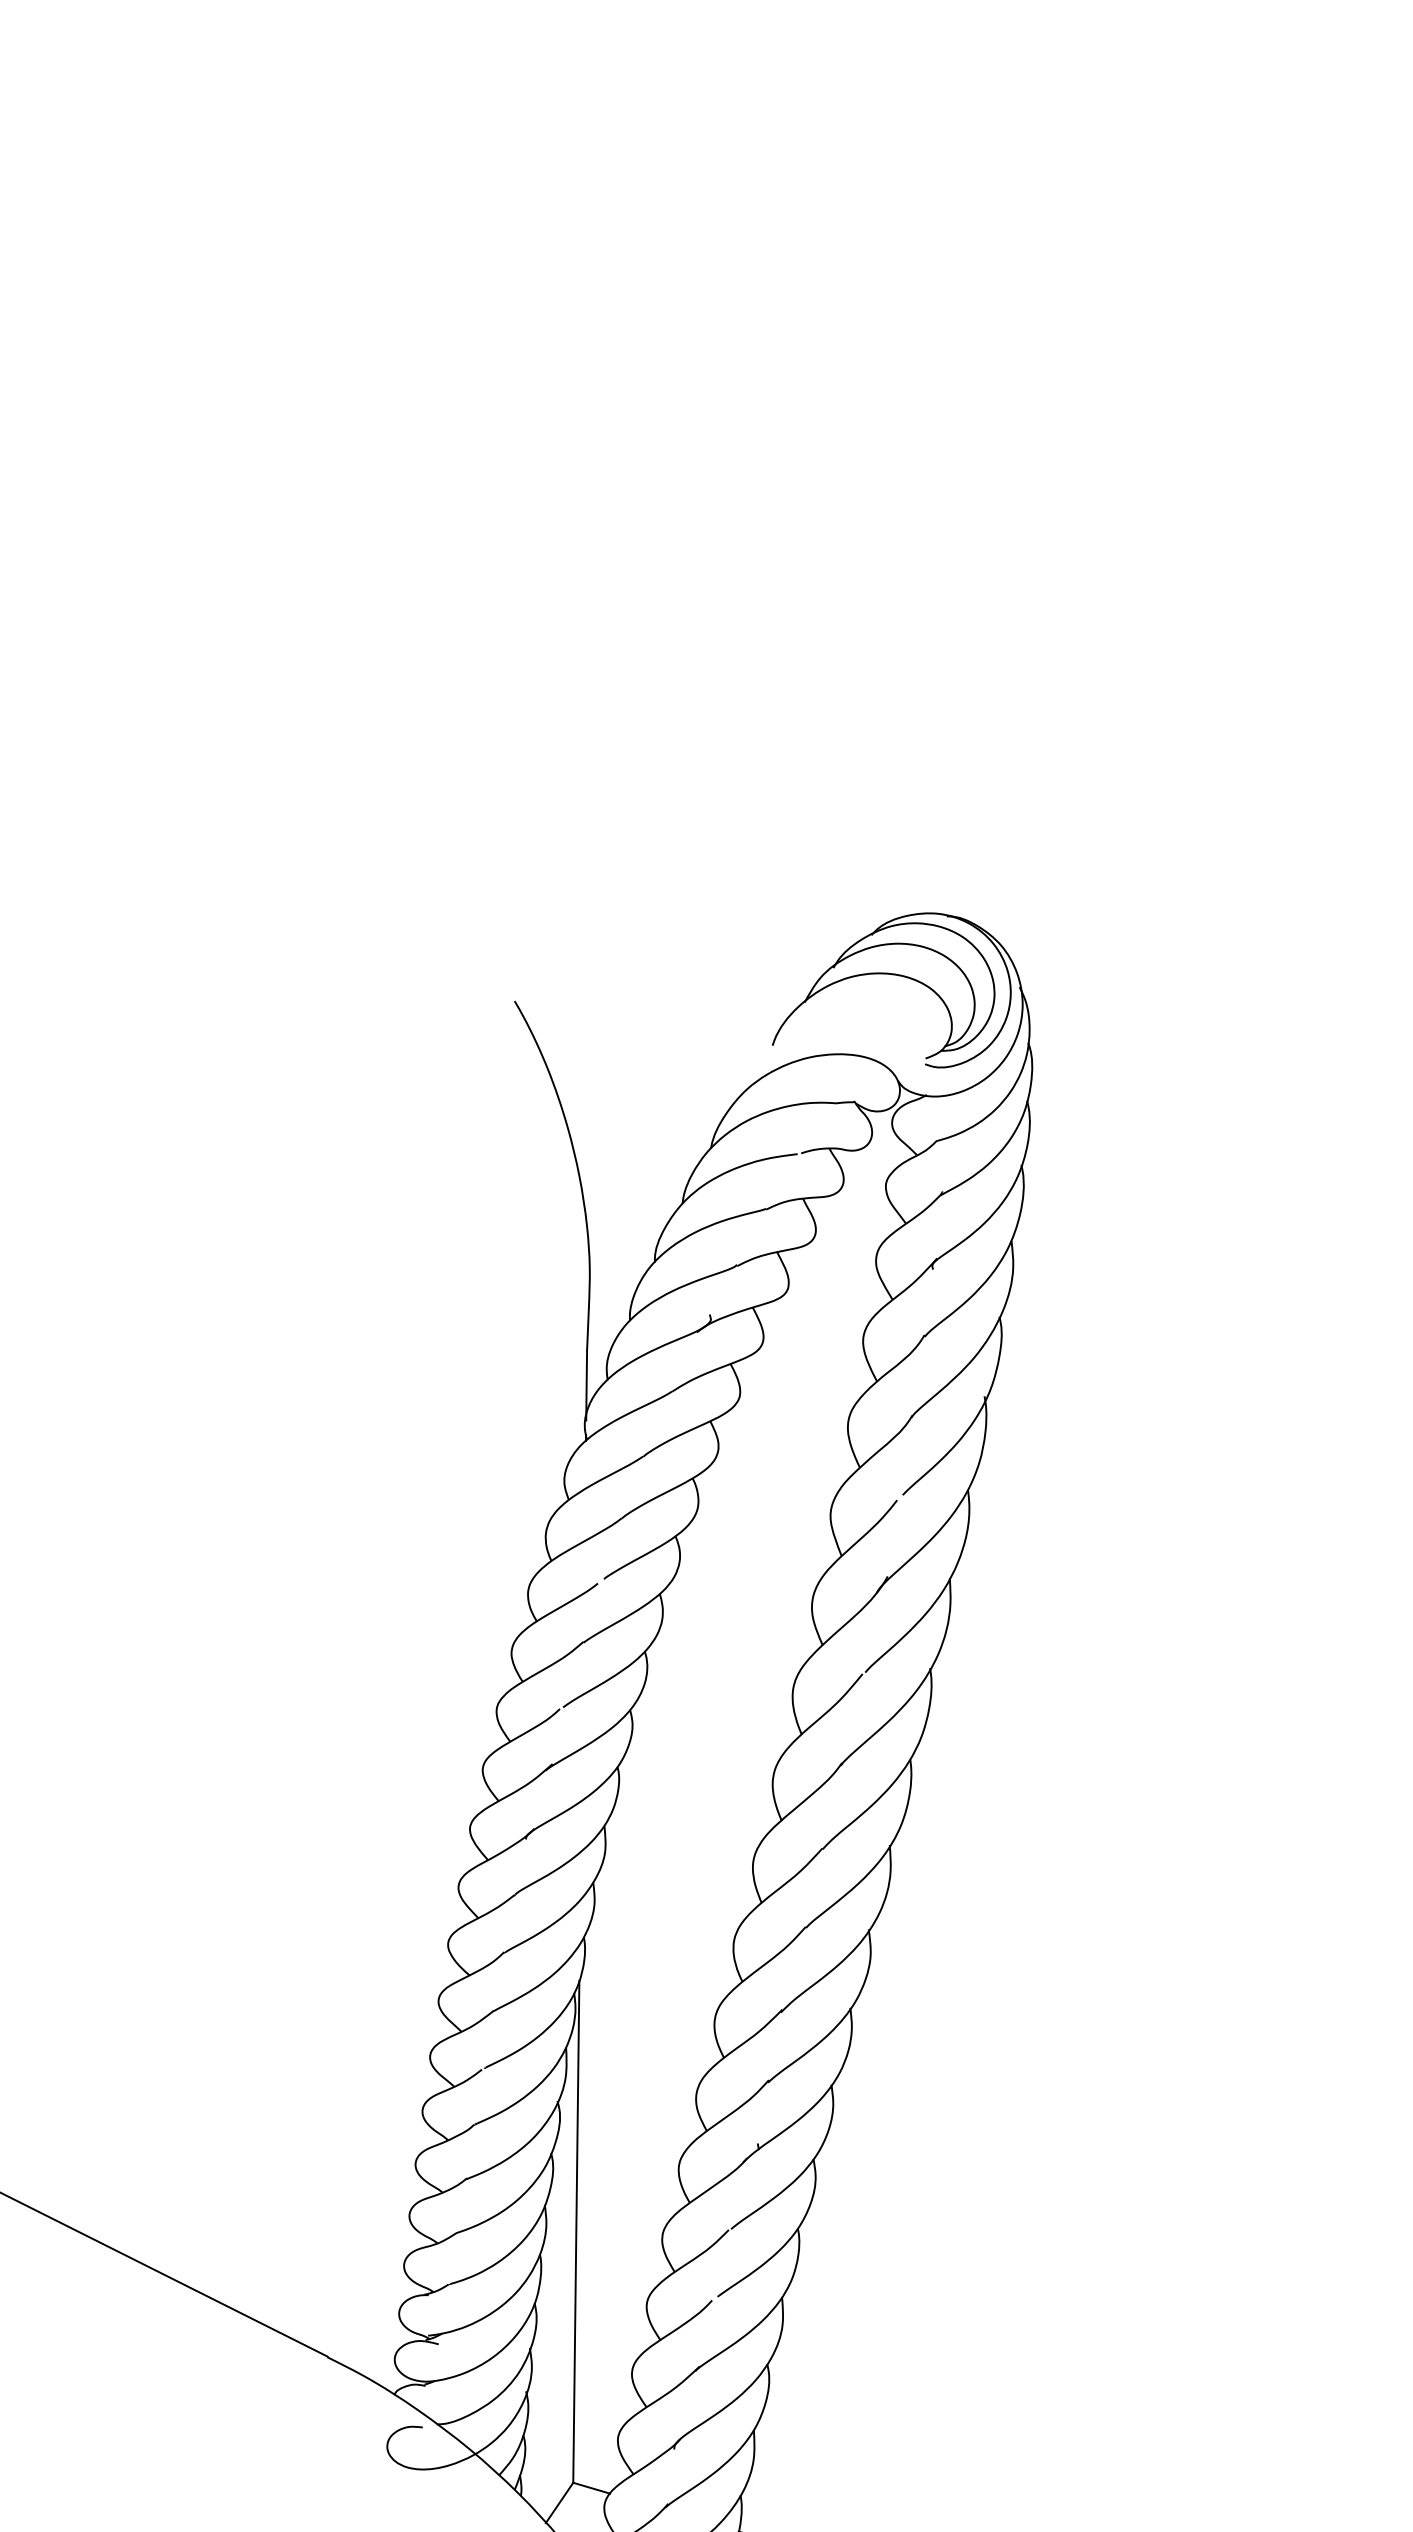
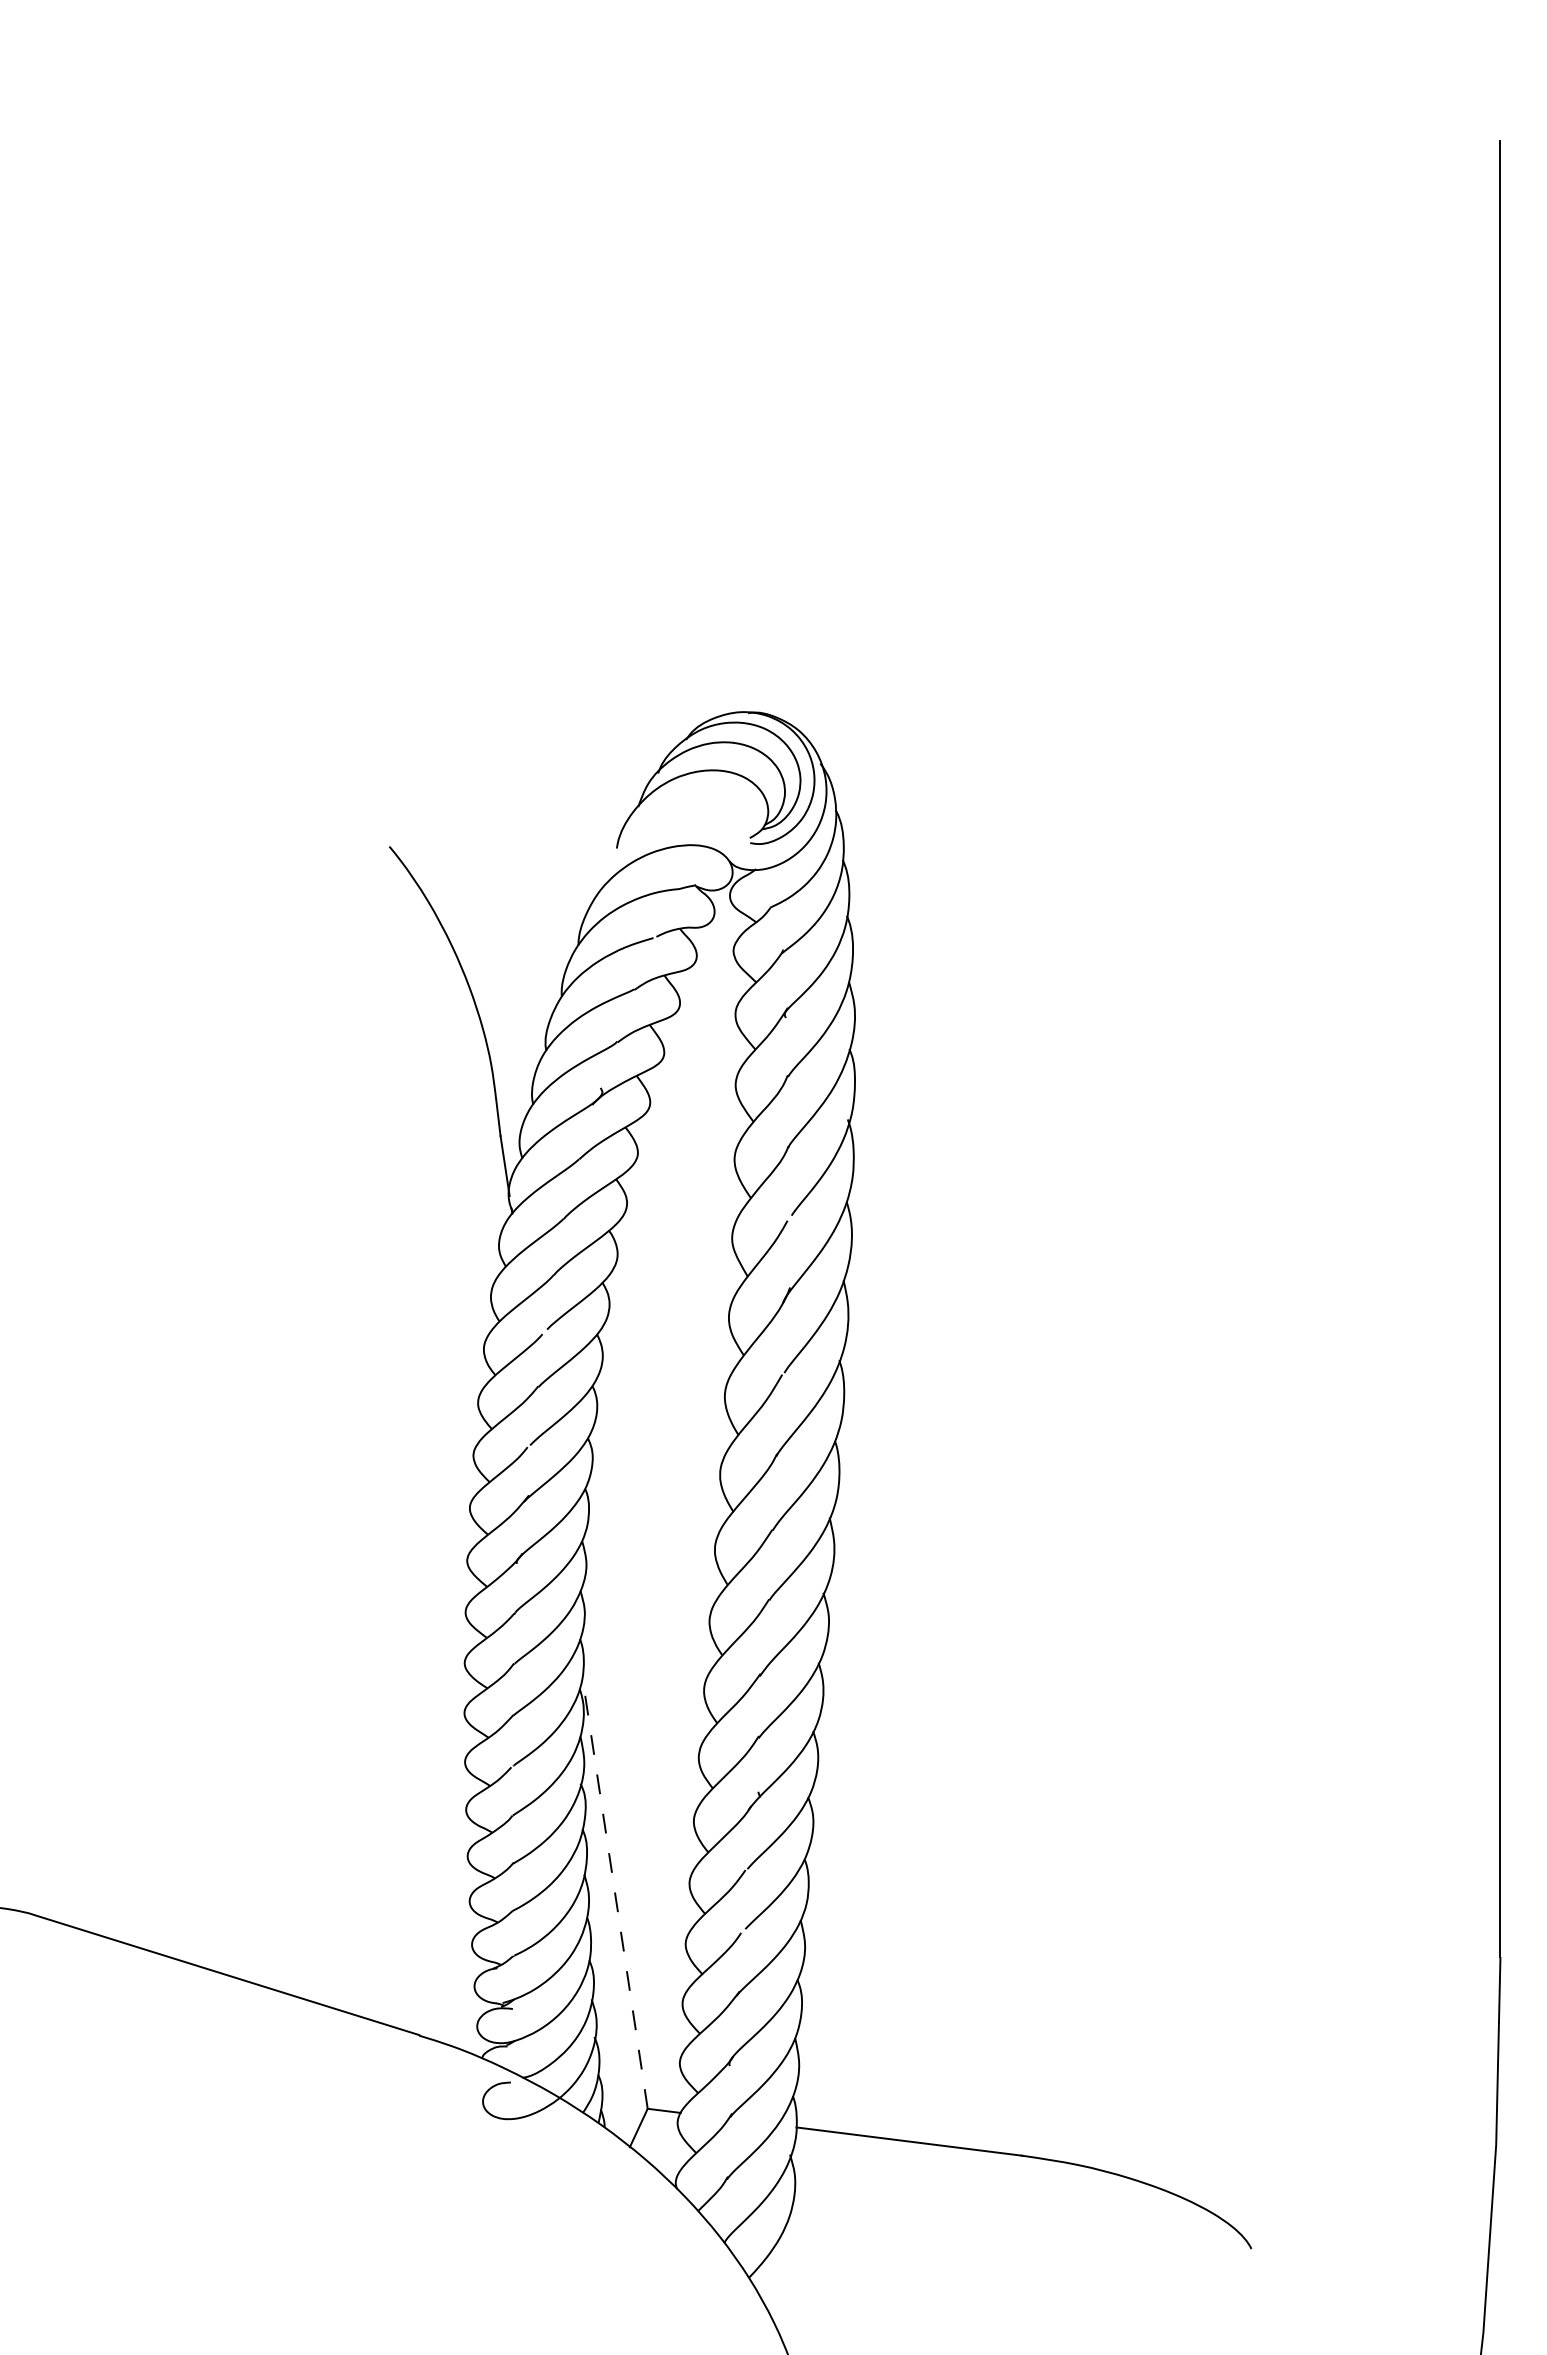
line: (576, 2231) -> (615, 1892), solid -> dashed

